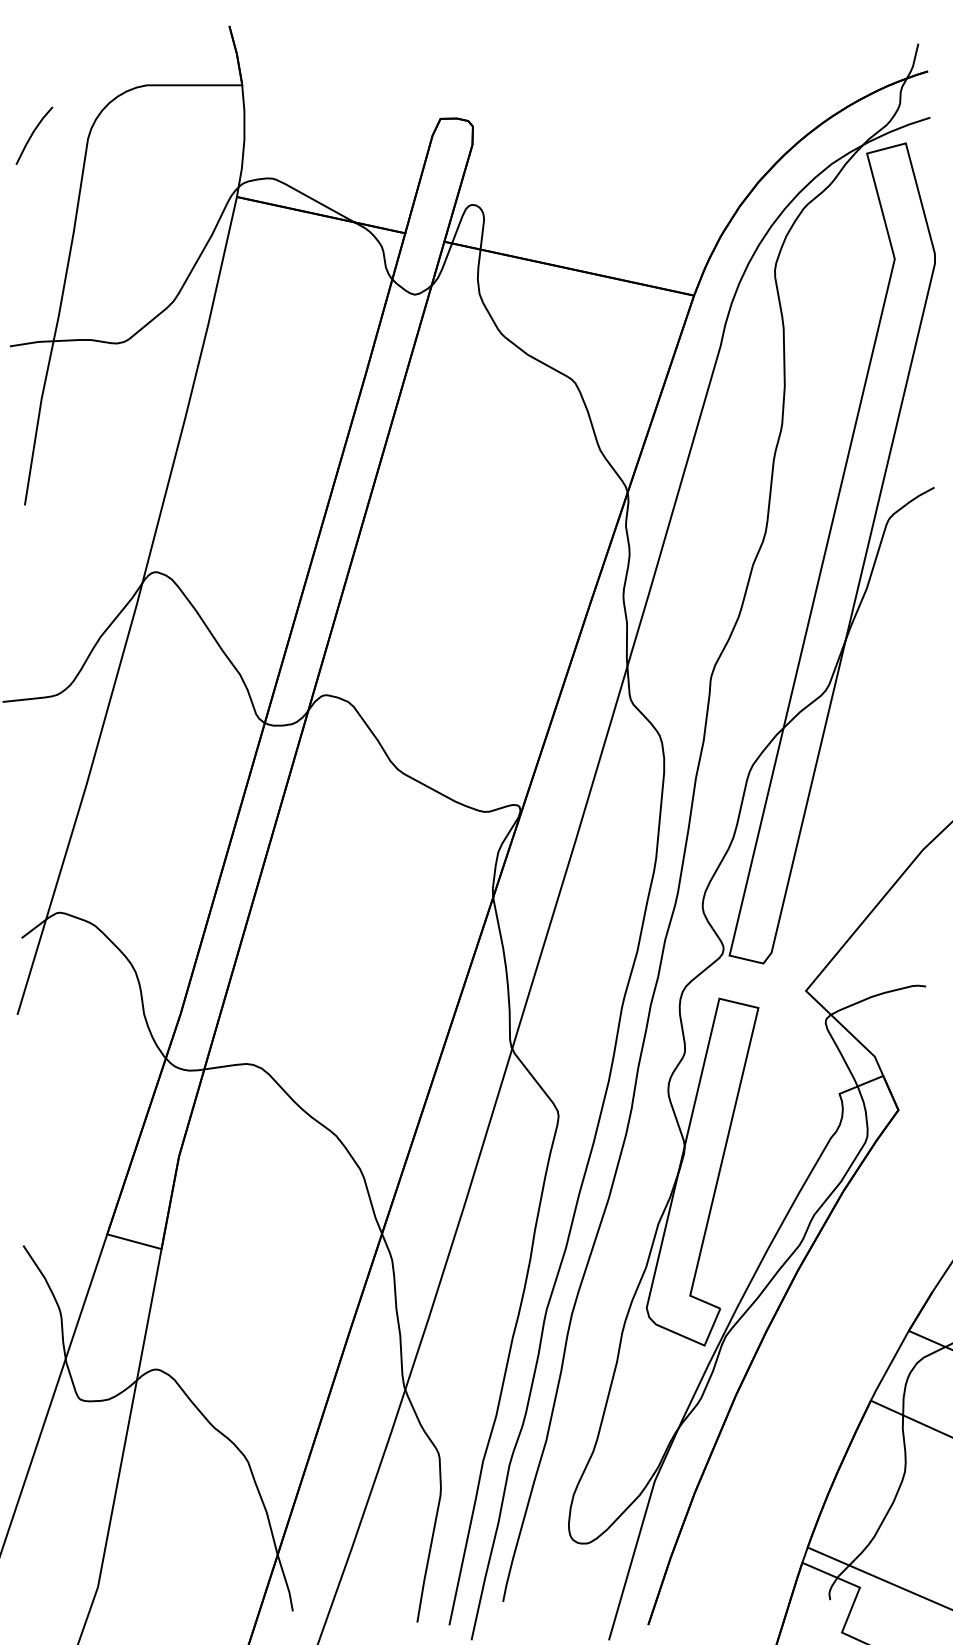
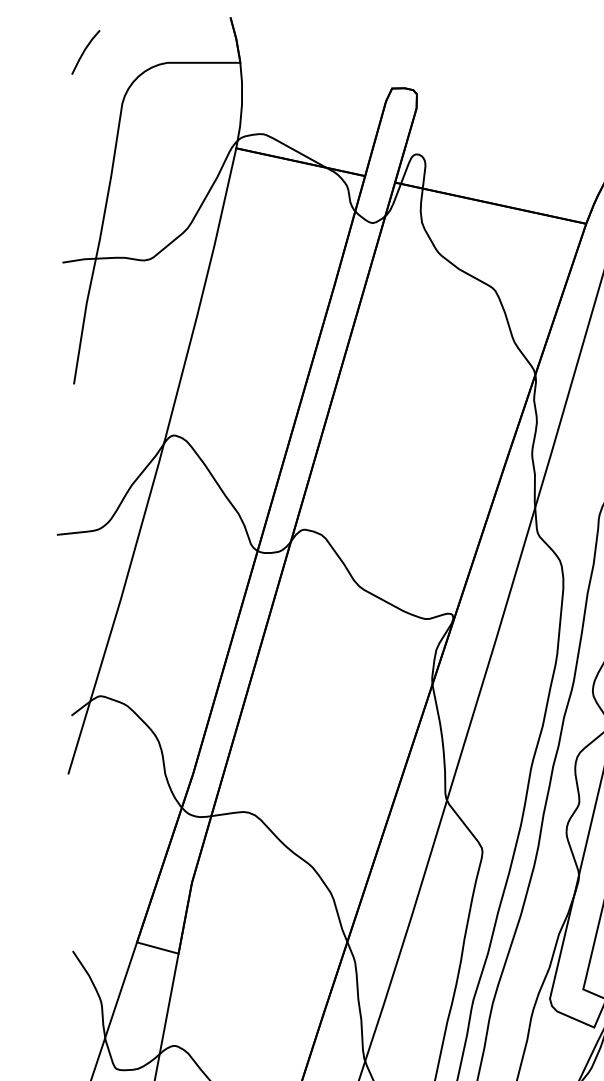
line: (33, 134) -> (85, 51), moved

